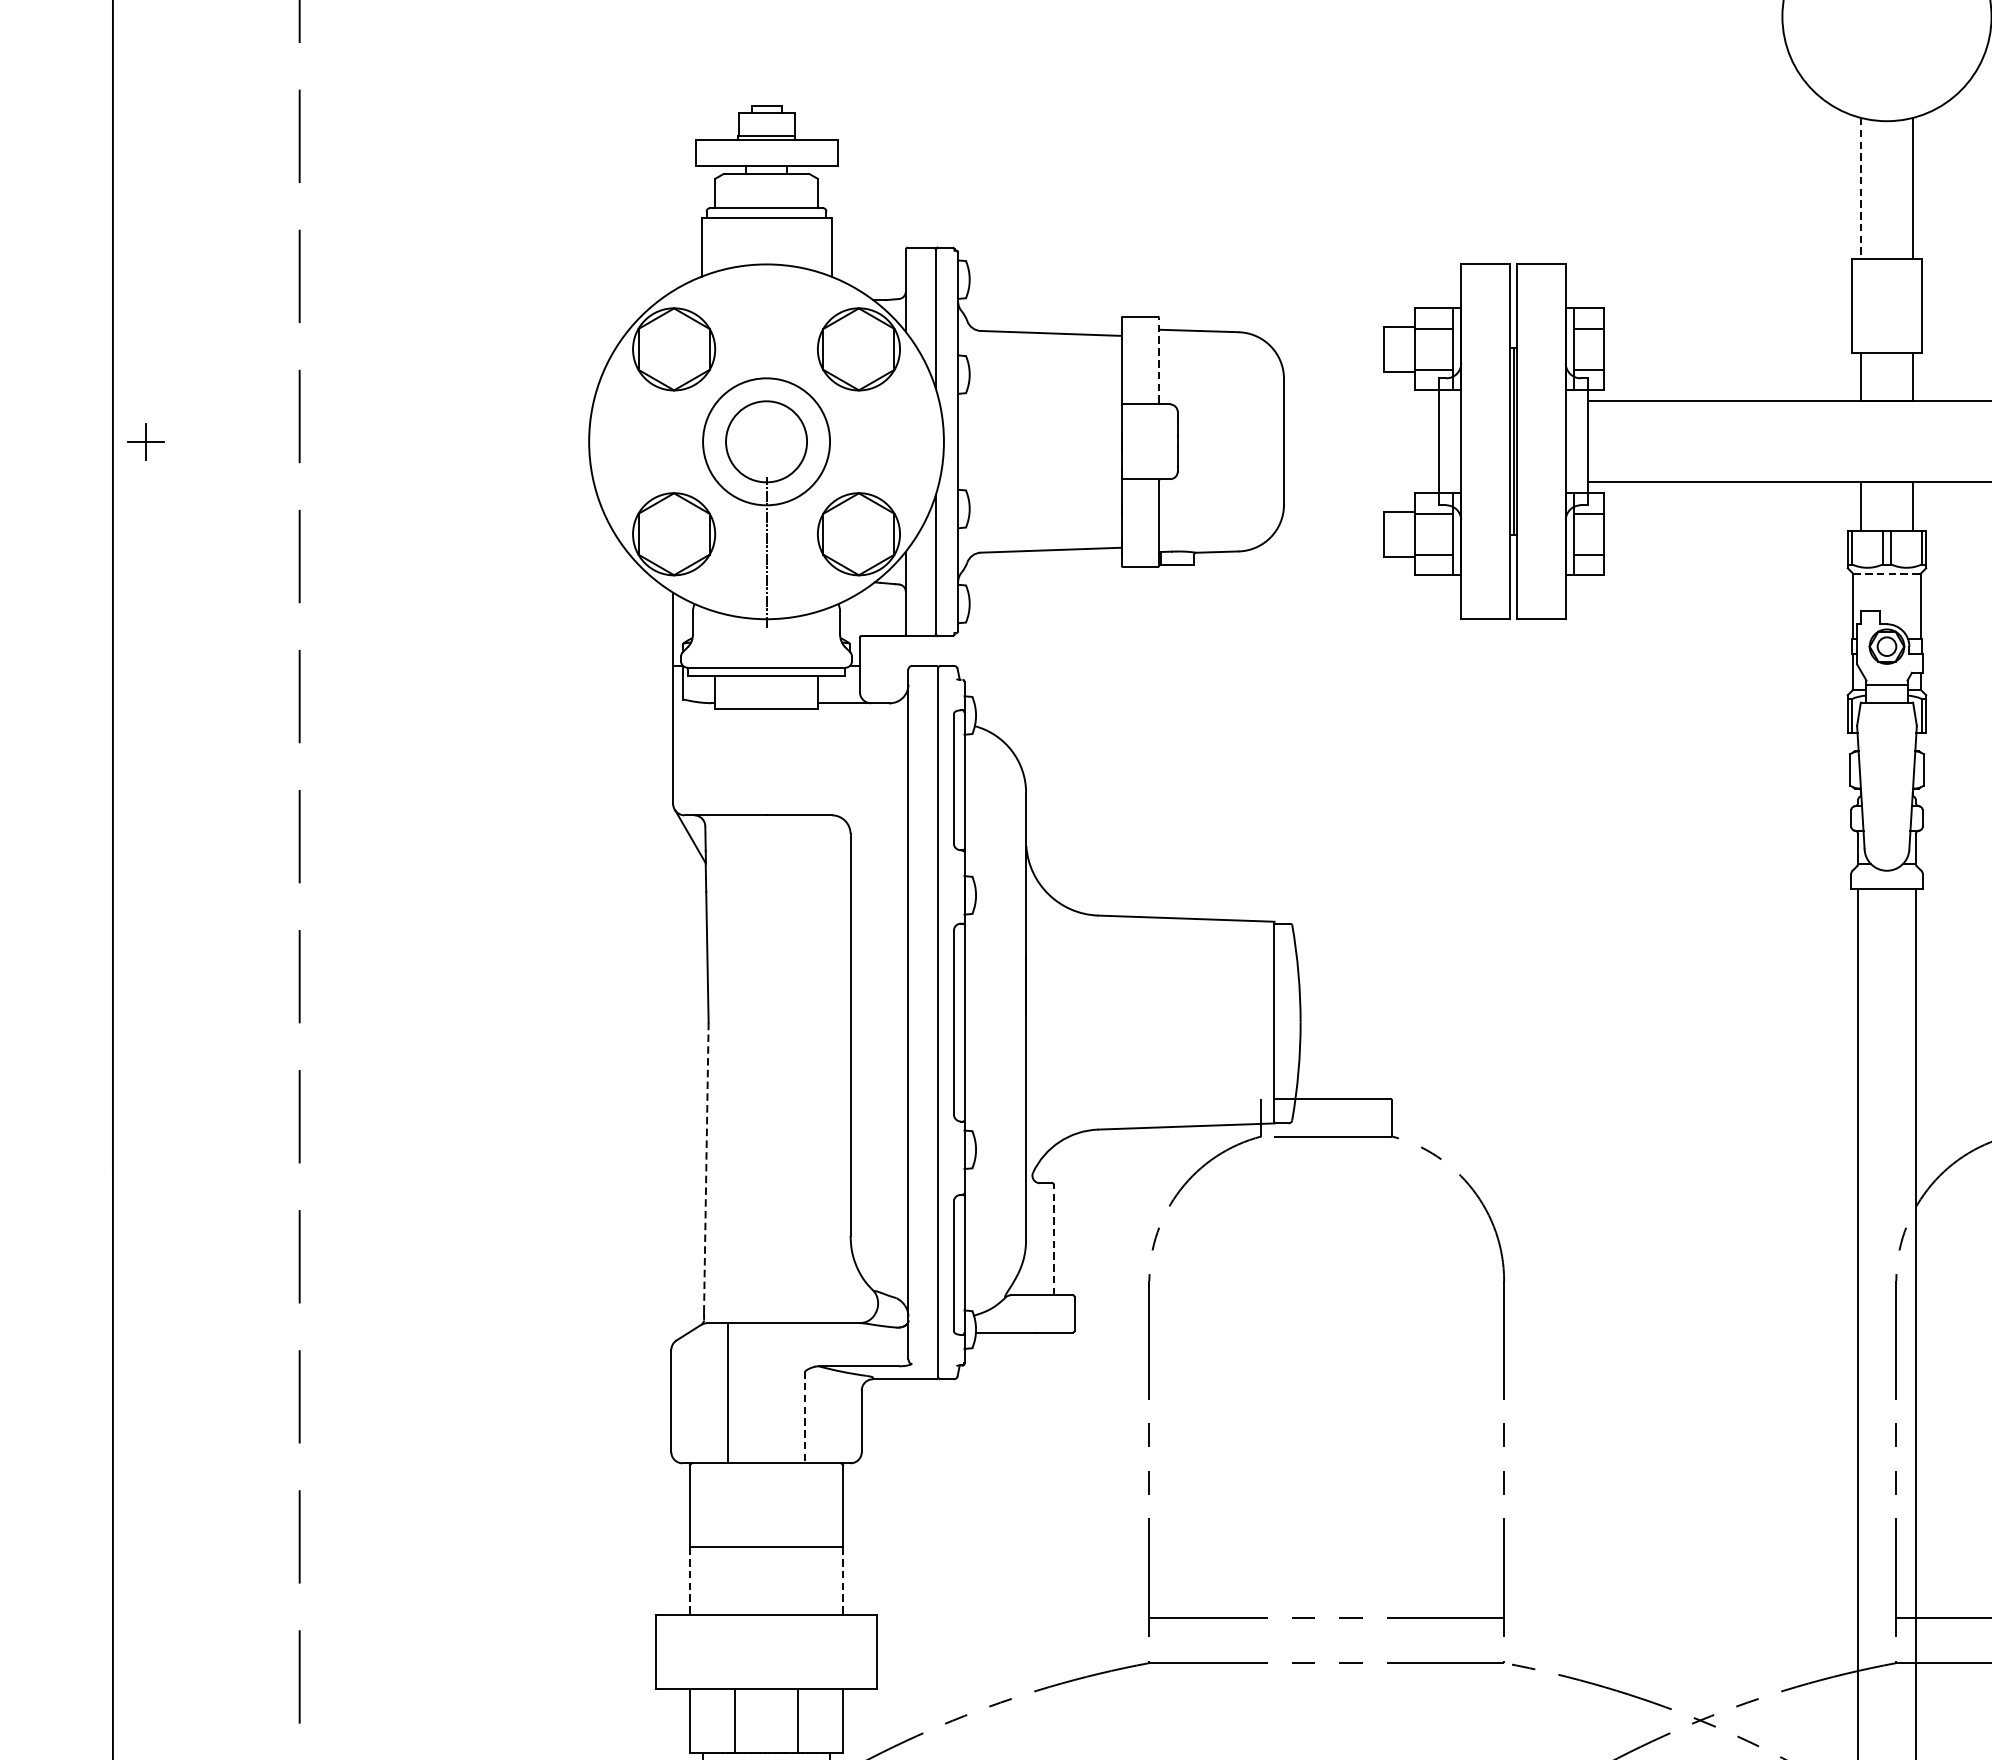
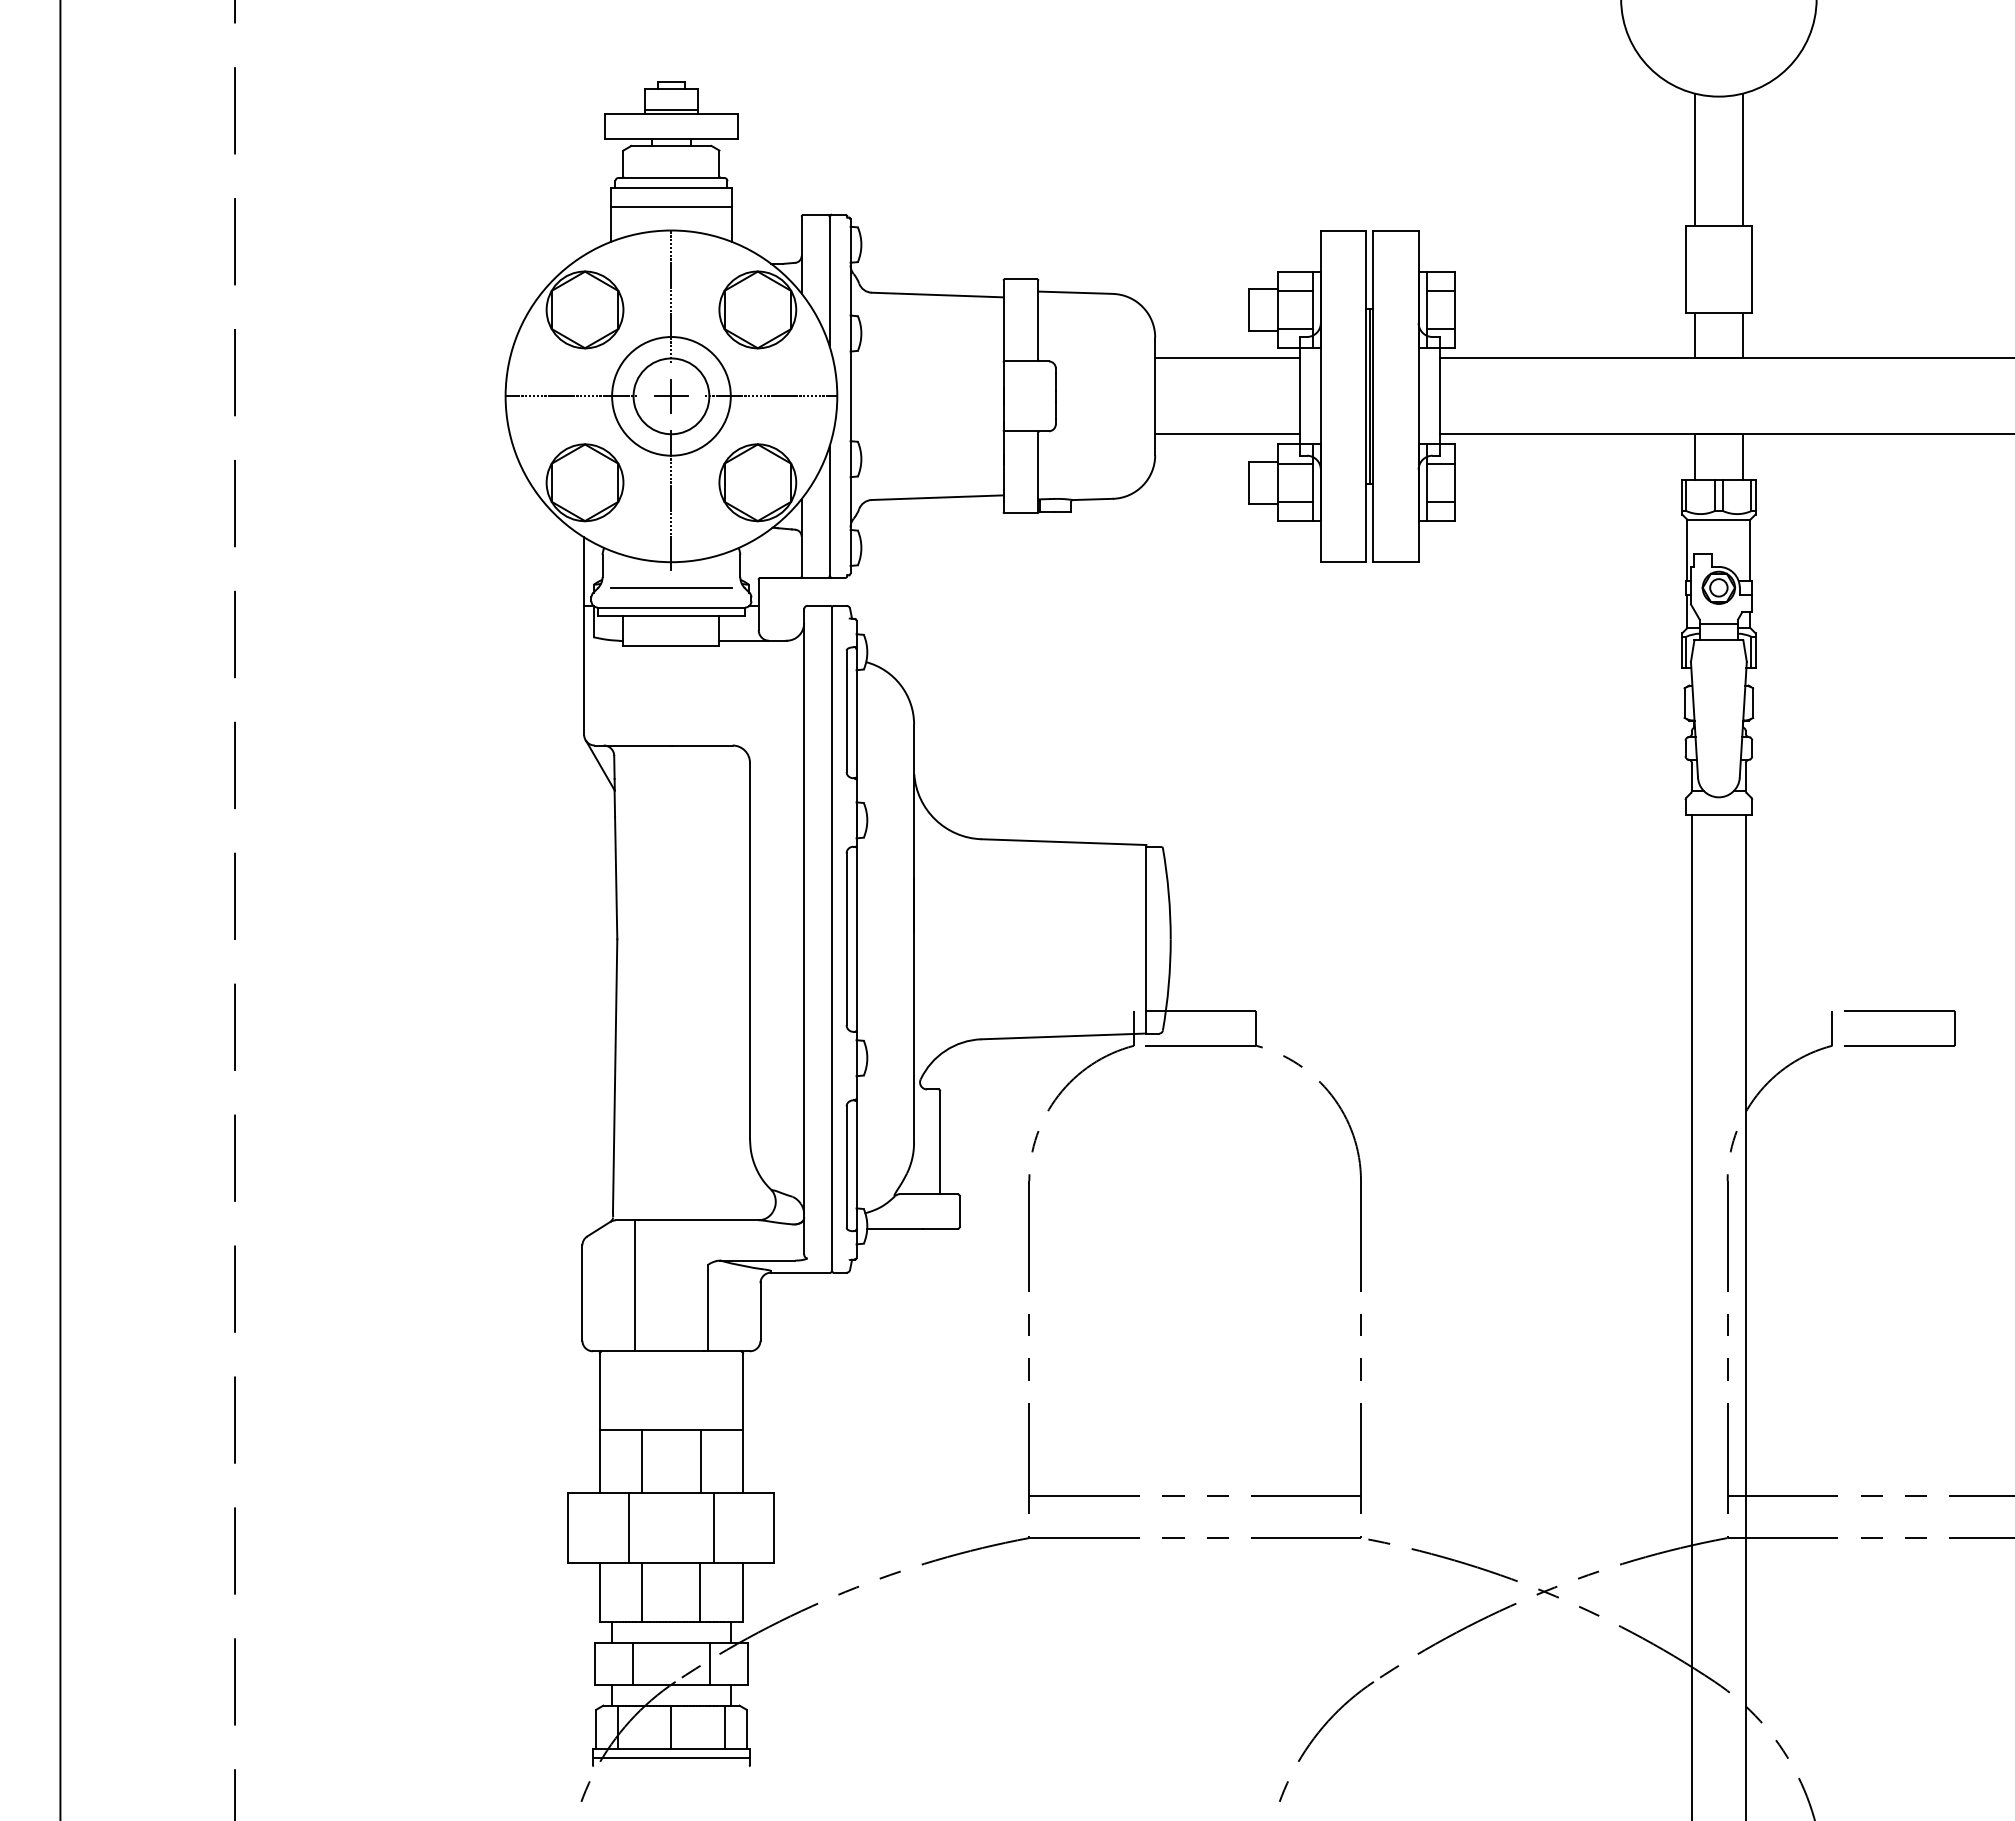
line: (1860, 189) -> (1694, 160), dashed -> solid
line: (766, 238) -> (671, 206), added
line: (766, 335) -> (671, 296), added
line: (1159, 360) -> (1038, 320), dashed -> solid
line: (1361, 401) -> (1227, 358), added
part: (146, 441) -> (671, 396), moved
line: (659, 441) -> (571, 396), added
line: (872, 441) -> (770, 396), added
line: (1361, 482) -> (1227, 434), added
line: (1887, 573) -> (1719, 519), dashed -> solid
line: (766, 646) -> (671, 587), added
line: (706, 1167) -> (615, 1074), dashed -> solid
line: (1054, 1239) -> (940, 1142), dashed -> solid
line: (805, 1417) -> (707, 1308), dashed -> solid
line: (734, 1580) -> (641, 1460), added
line: (798, 1580) -> (701, 1460), added
line: (689, 1581) -> (599, 1461), dashed -> solid
line: (843, 1581) -> (743, 1461), dashed -> solid
line: (721, 1651) -> (629, 1527), added
line: (811, 1651) -> (713, 1527), added

